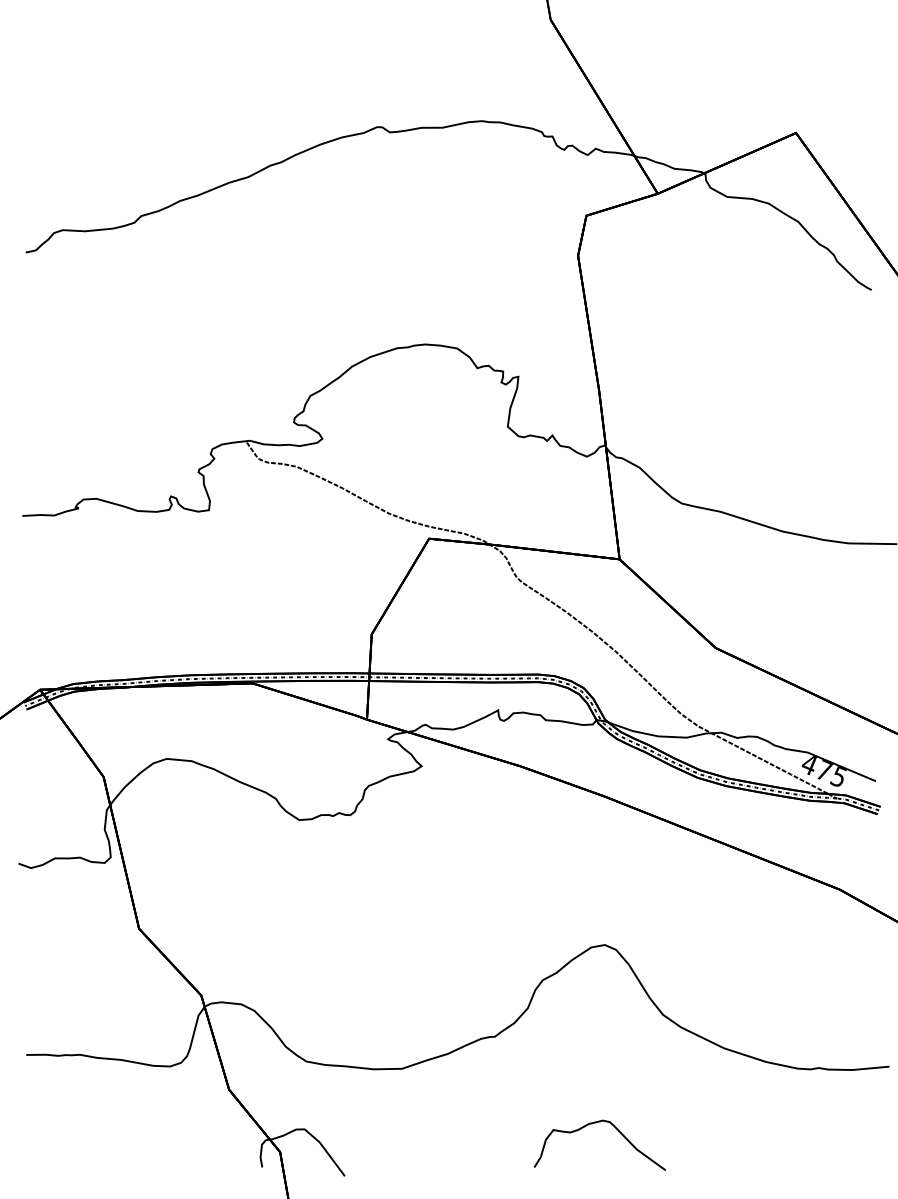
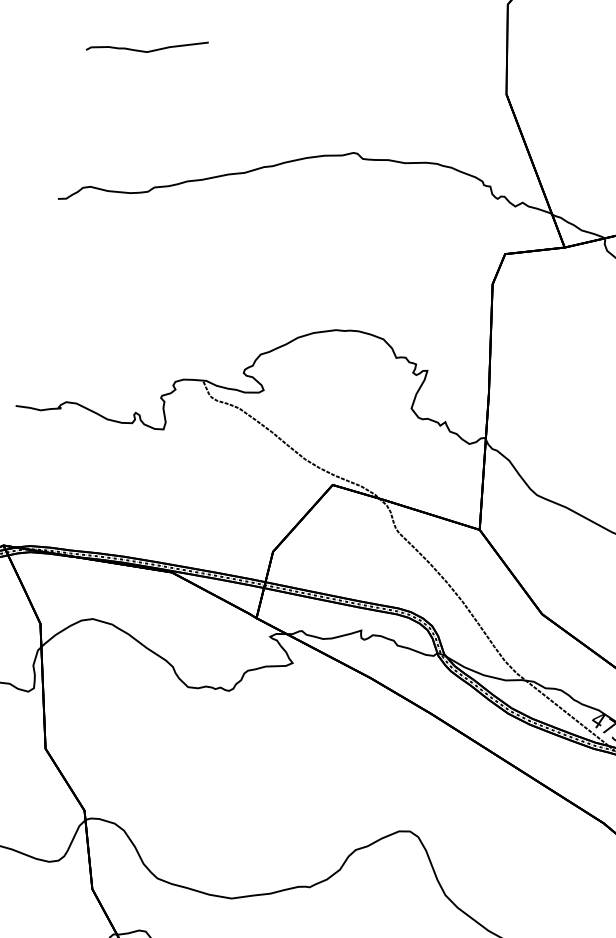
curve: (101, 50) -> (147, 51), added

